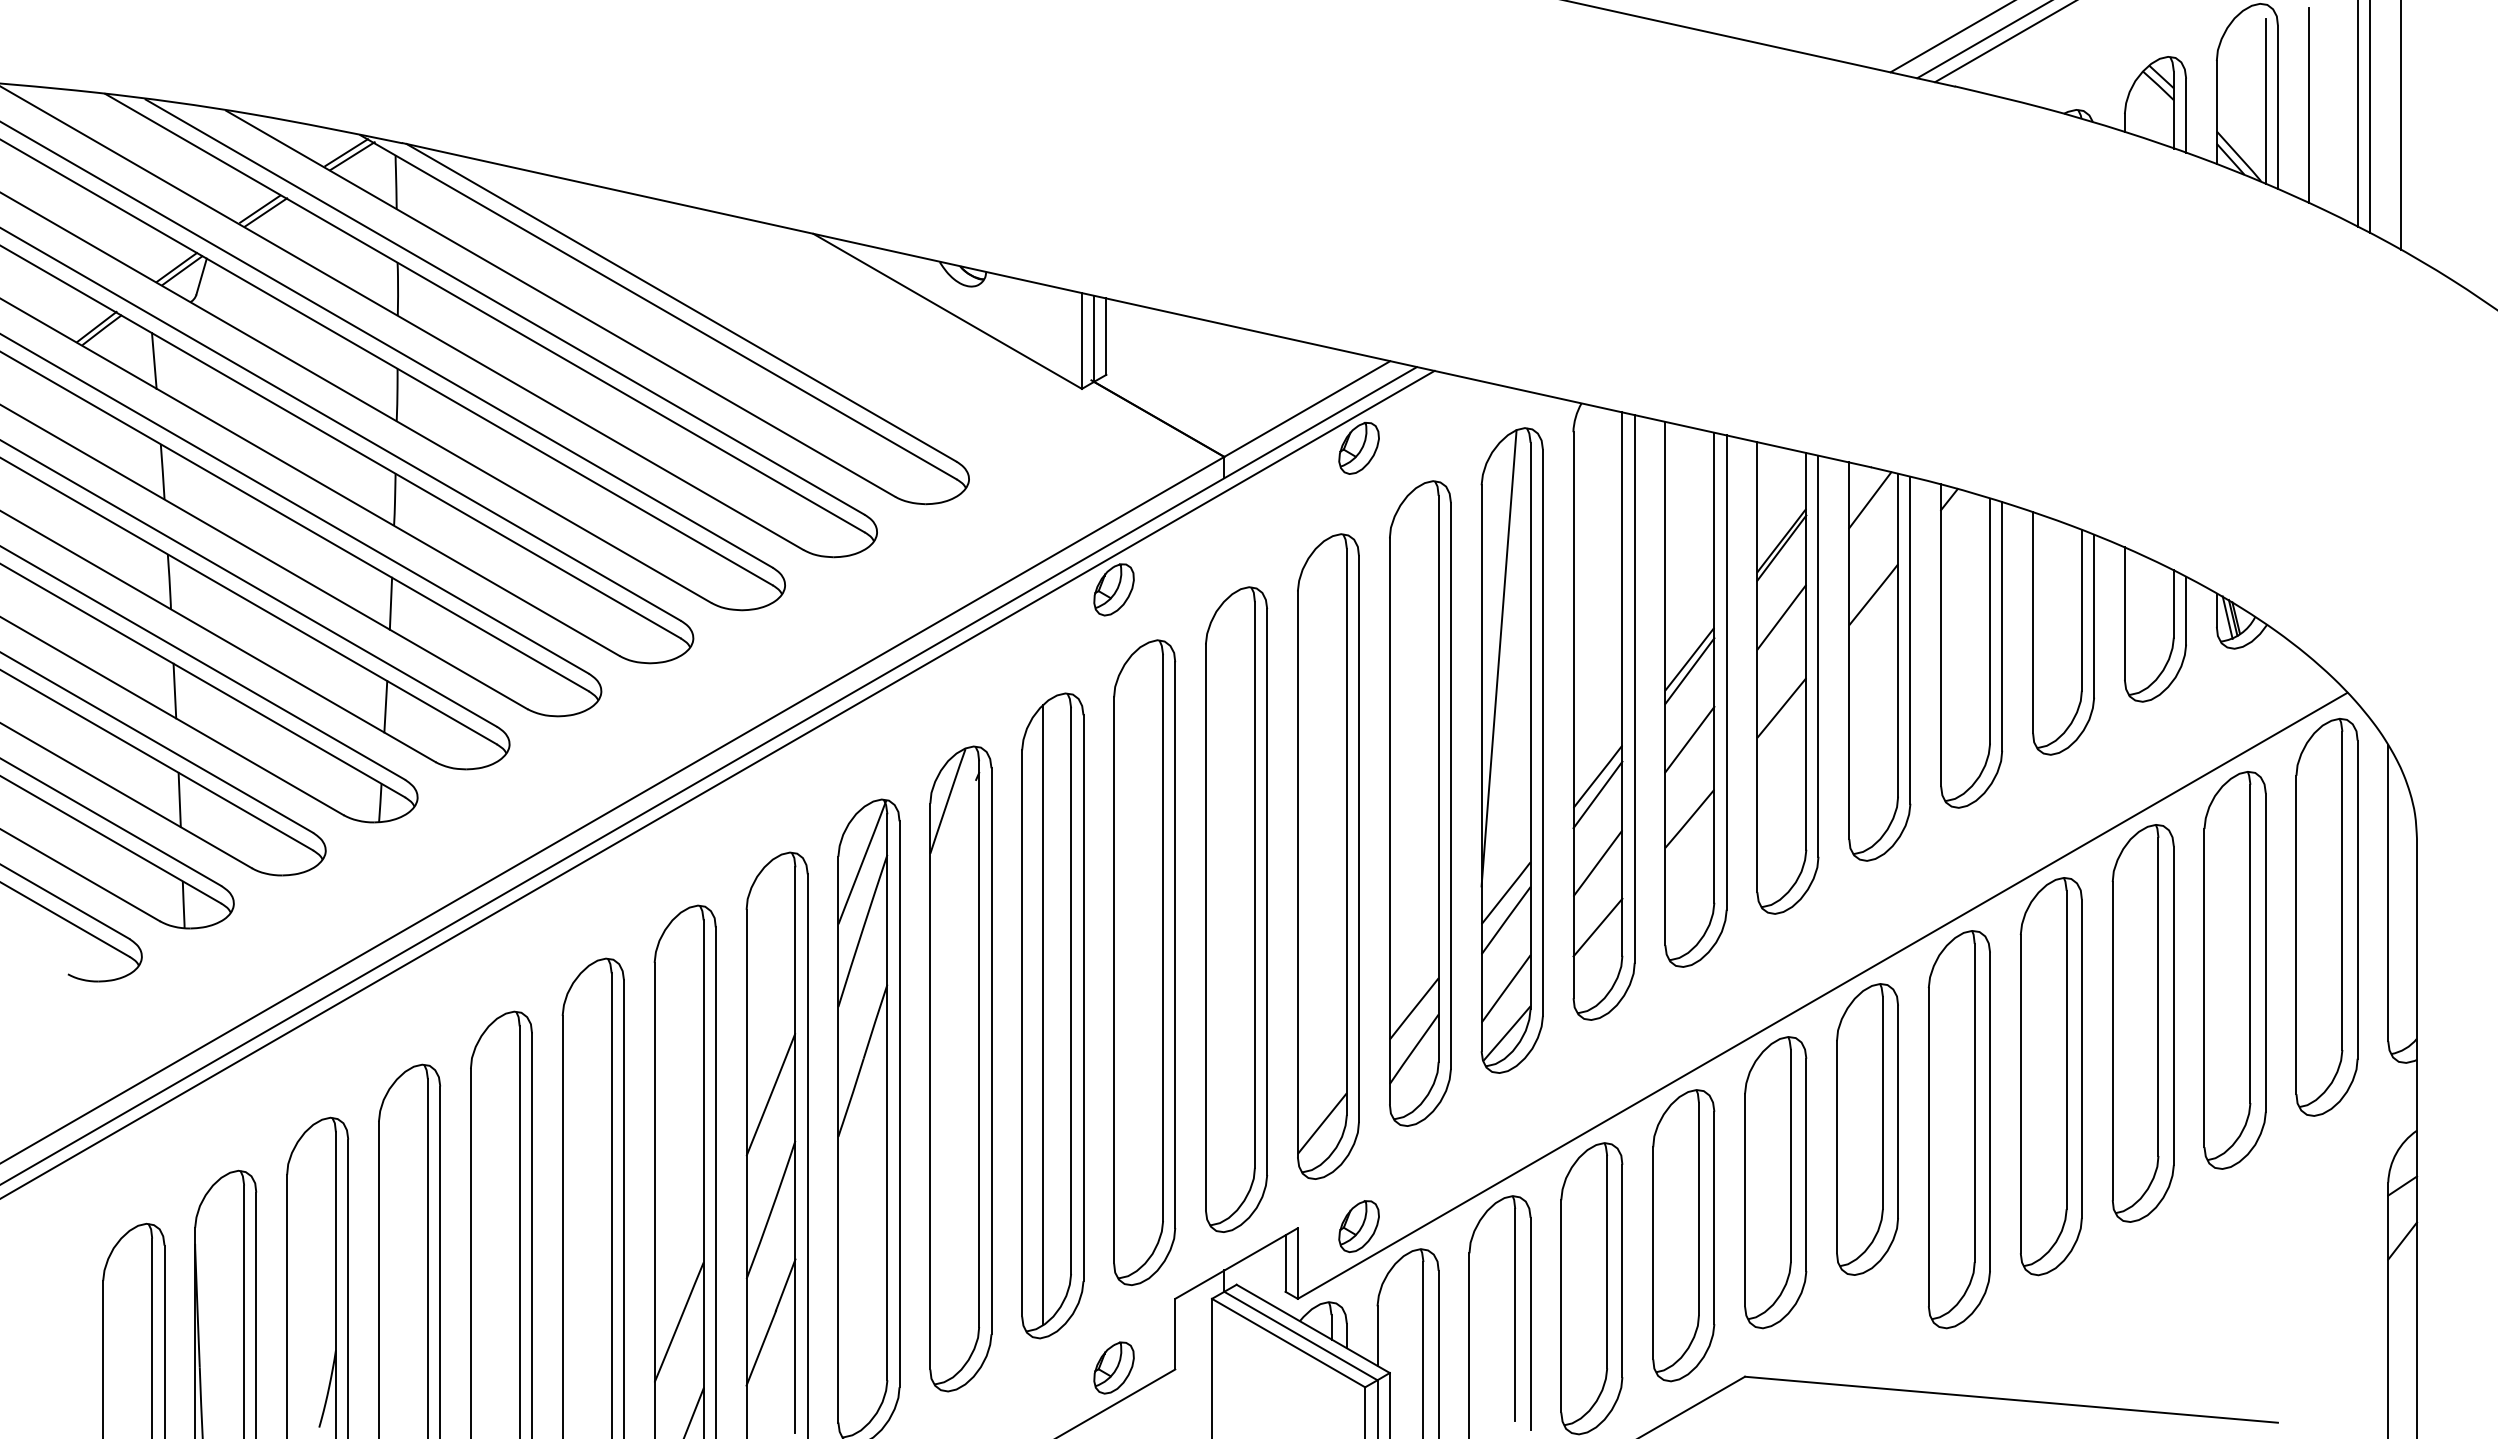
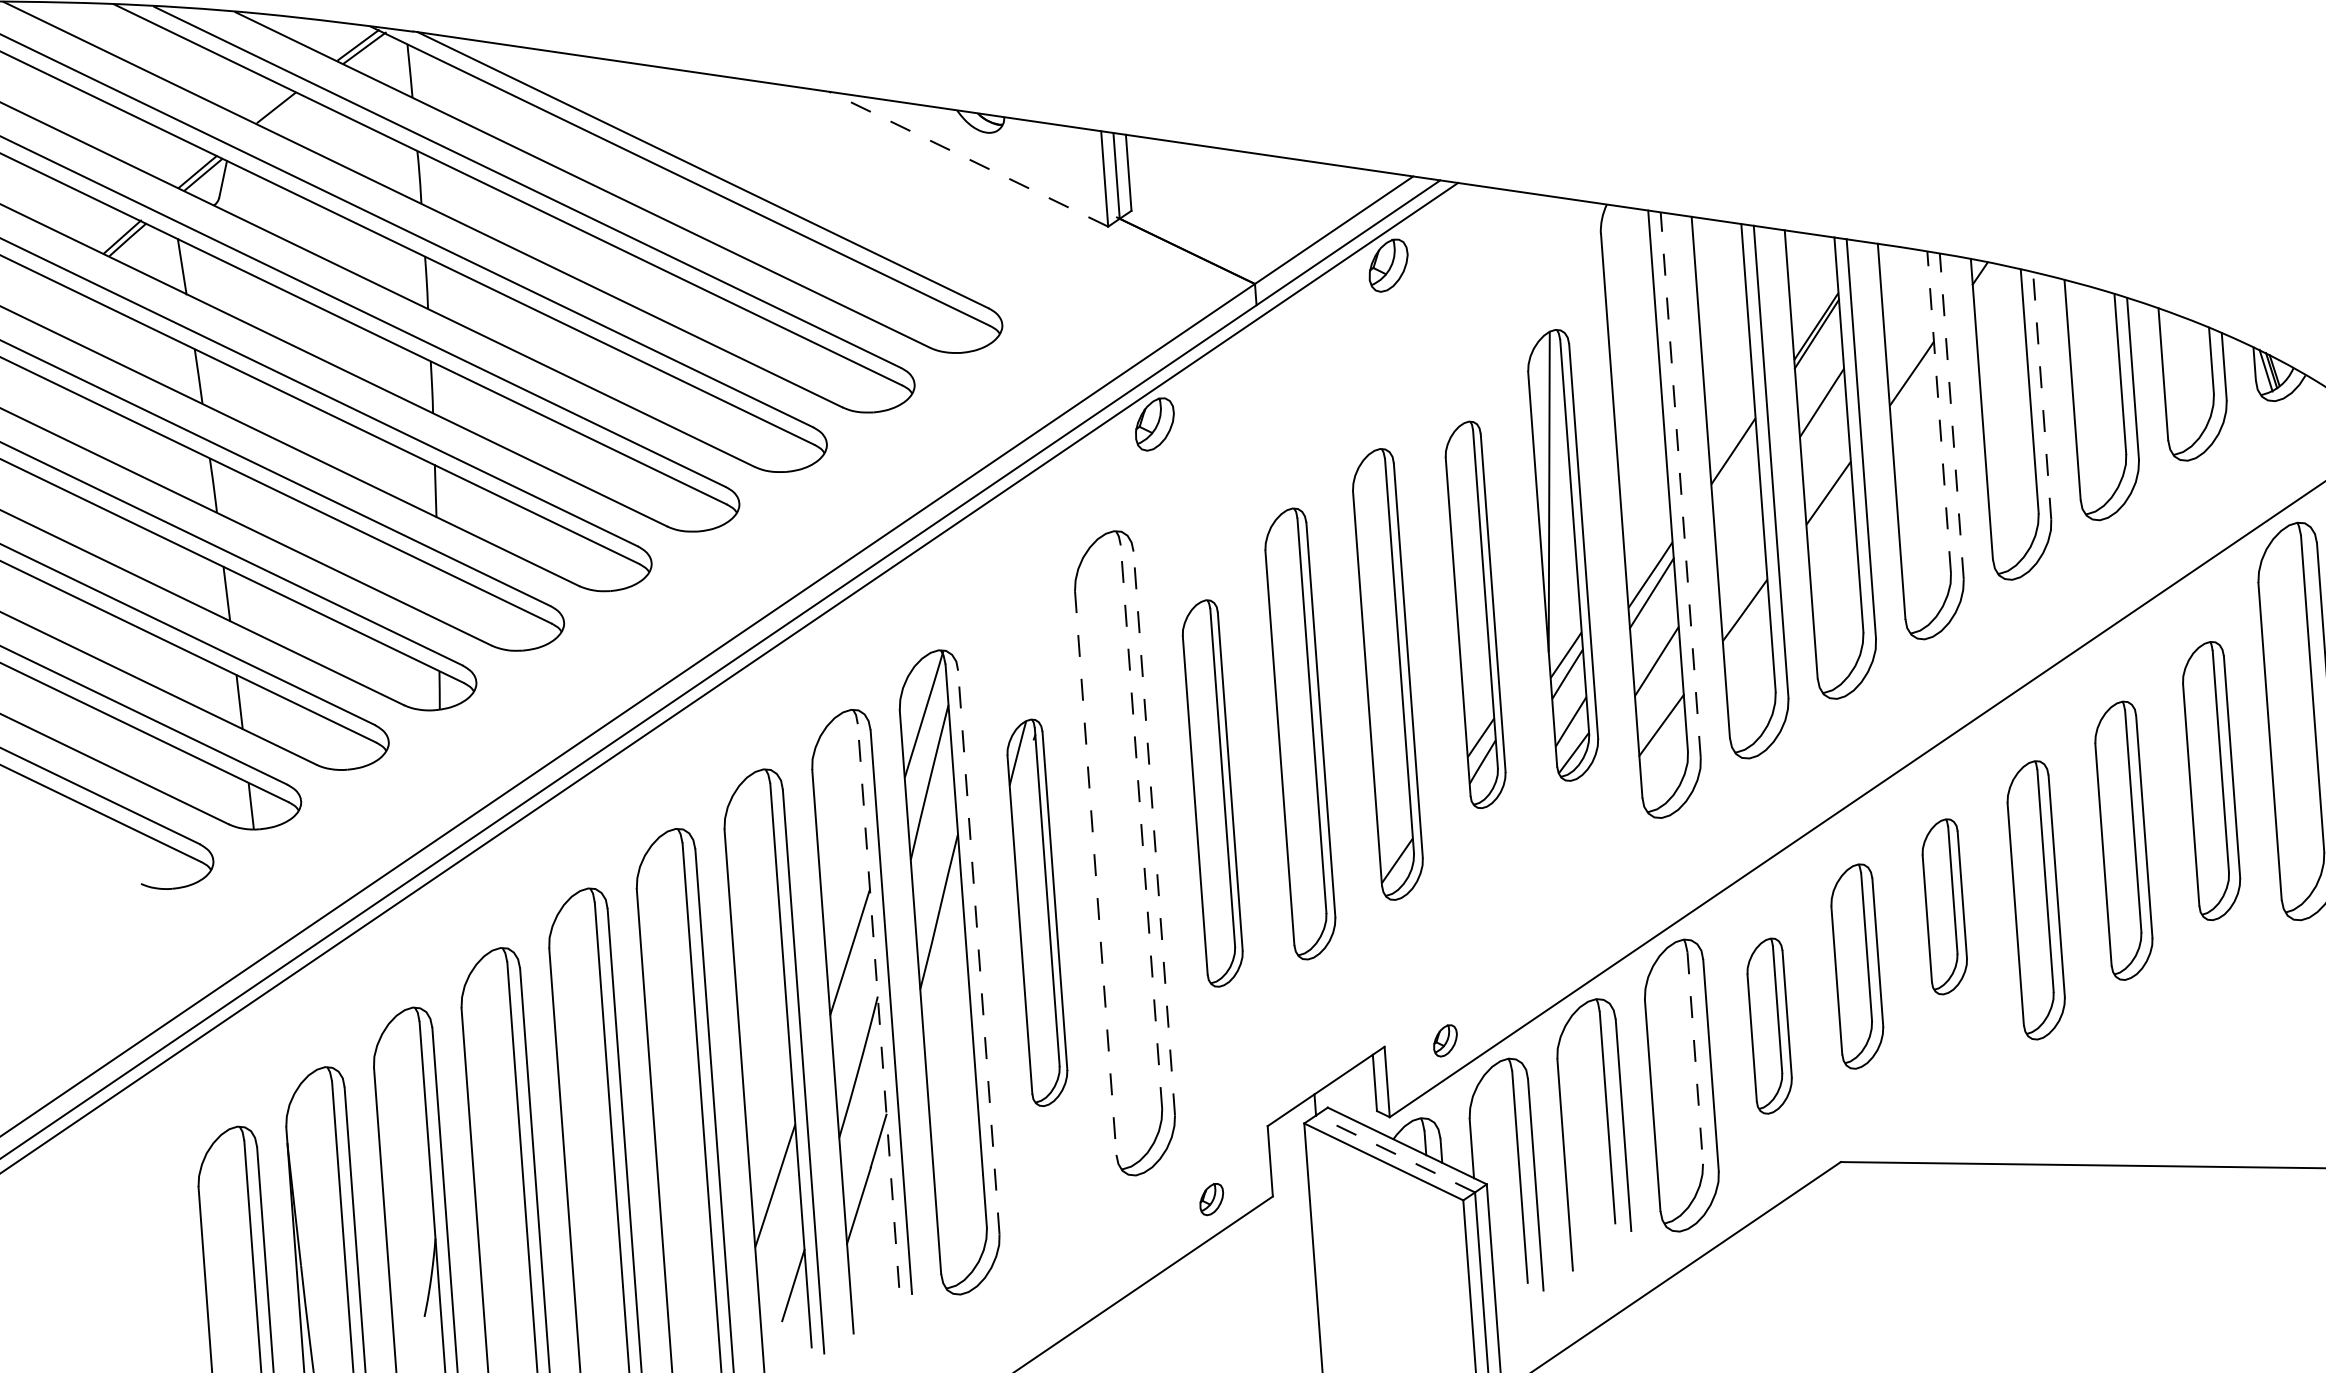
line: (266, 212) -> (283, 110), removed
line: (947, 311) -> (968, 159), solid -> dashed
line: (1870, 500) -> (1901, 280), removed
line: (2002, 625) -> (2042, 394), solid -> dashed
line: (1898, 634) -> (1939, 411), solid -> dashed
line: (1910, 639) -> (1951, 415), solid -> dashed
line: (1689, 671) -> (1733, 463), removed
line: (1634, 688) -> (1680, 484), solid -> dashed
line: (385, 706) -> (437, 593), removed
line: (1689, 739) -> (1738, 531), removed
part: (1511, 750) -> (1562, 555), size x0.7
part: (1420, 803) -> (1475, 614), size x0.6
part: (1328, 856) -> (1387, 674), size x0.7
part: (1236, 909) -> (1300, 733), size x0.7
part: (1144, 962) -> (1212, 793), size x0.6
line: (1071, 991) -> (1141, 827), solid -> dashed
line: (1083, 998) -> (1154, 833), solid -> dashed
line: (1043, 1014) -> (1115, 852), removed
part: (2142, 1023) -> (2210, 781), size x0.7
line: (1022, 1033) -> (1096, 873), solid -> dashed
part: (960, 1068) -> (1036, 912), size x0.6
part: (2050, 1076) -> (2123, 840), size x0.7
line: (899, 1104) -> (978, 952), solid -> dashed
part: (1867, 1129) -> (1944, 906), size x0.6
part: (1958, 1129) -> (2035, 900), size x0.7
line: (795, 1150) -> (878, 1006), solid -> dashed
part: (1775, 1182) -> (1857, 966), size x0.7
part: (1358, 1226) -> (1444, 1040), size x0.6
part: (1683, 1235) -> (1769, 1025), size x0.6
line: (1607, 1262) -> (1695, 1058), solid -> dashed
line: (1300, 1335) -> (1395, 1153), solid -> dashed
part: (1113, 1367) -> (1211, 1199), size x0.6

